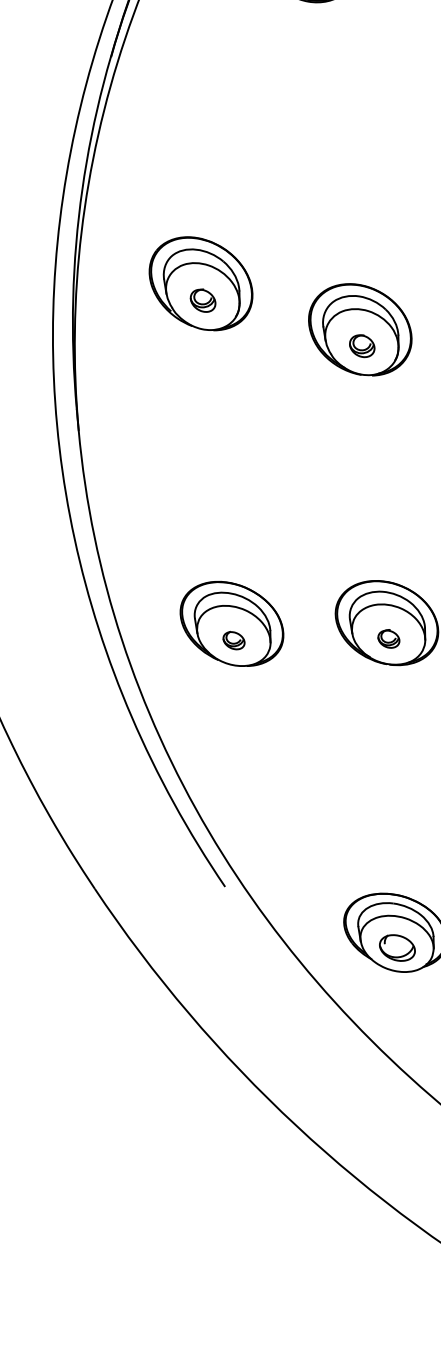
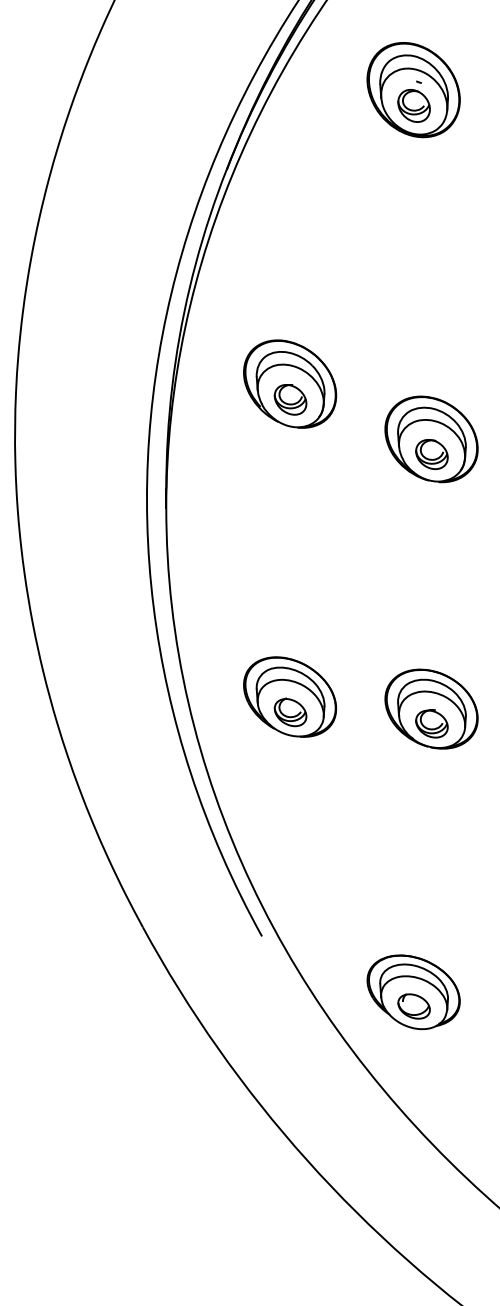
part: (203, 300) -> (290, 399), size x1.43
part: (361, 346) -> (431, 454), size x1.43
part: (388, 638) -> (431, 723), size x1.67
part: (233, 640) -> (290, 712), size x1.67

